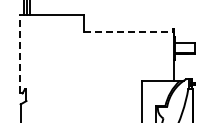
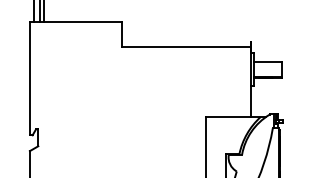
line: (128, 32) -> (186, 46), dashed -> solid
line: (20, 53) -> (29, 77), dashed -> solid

